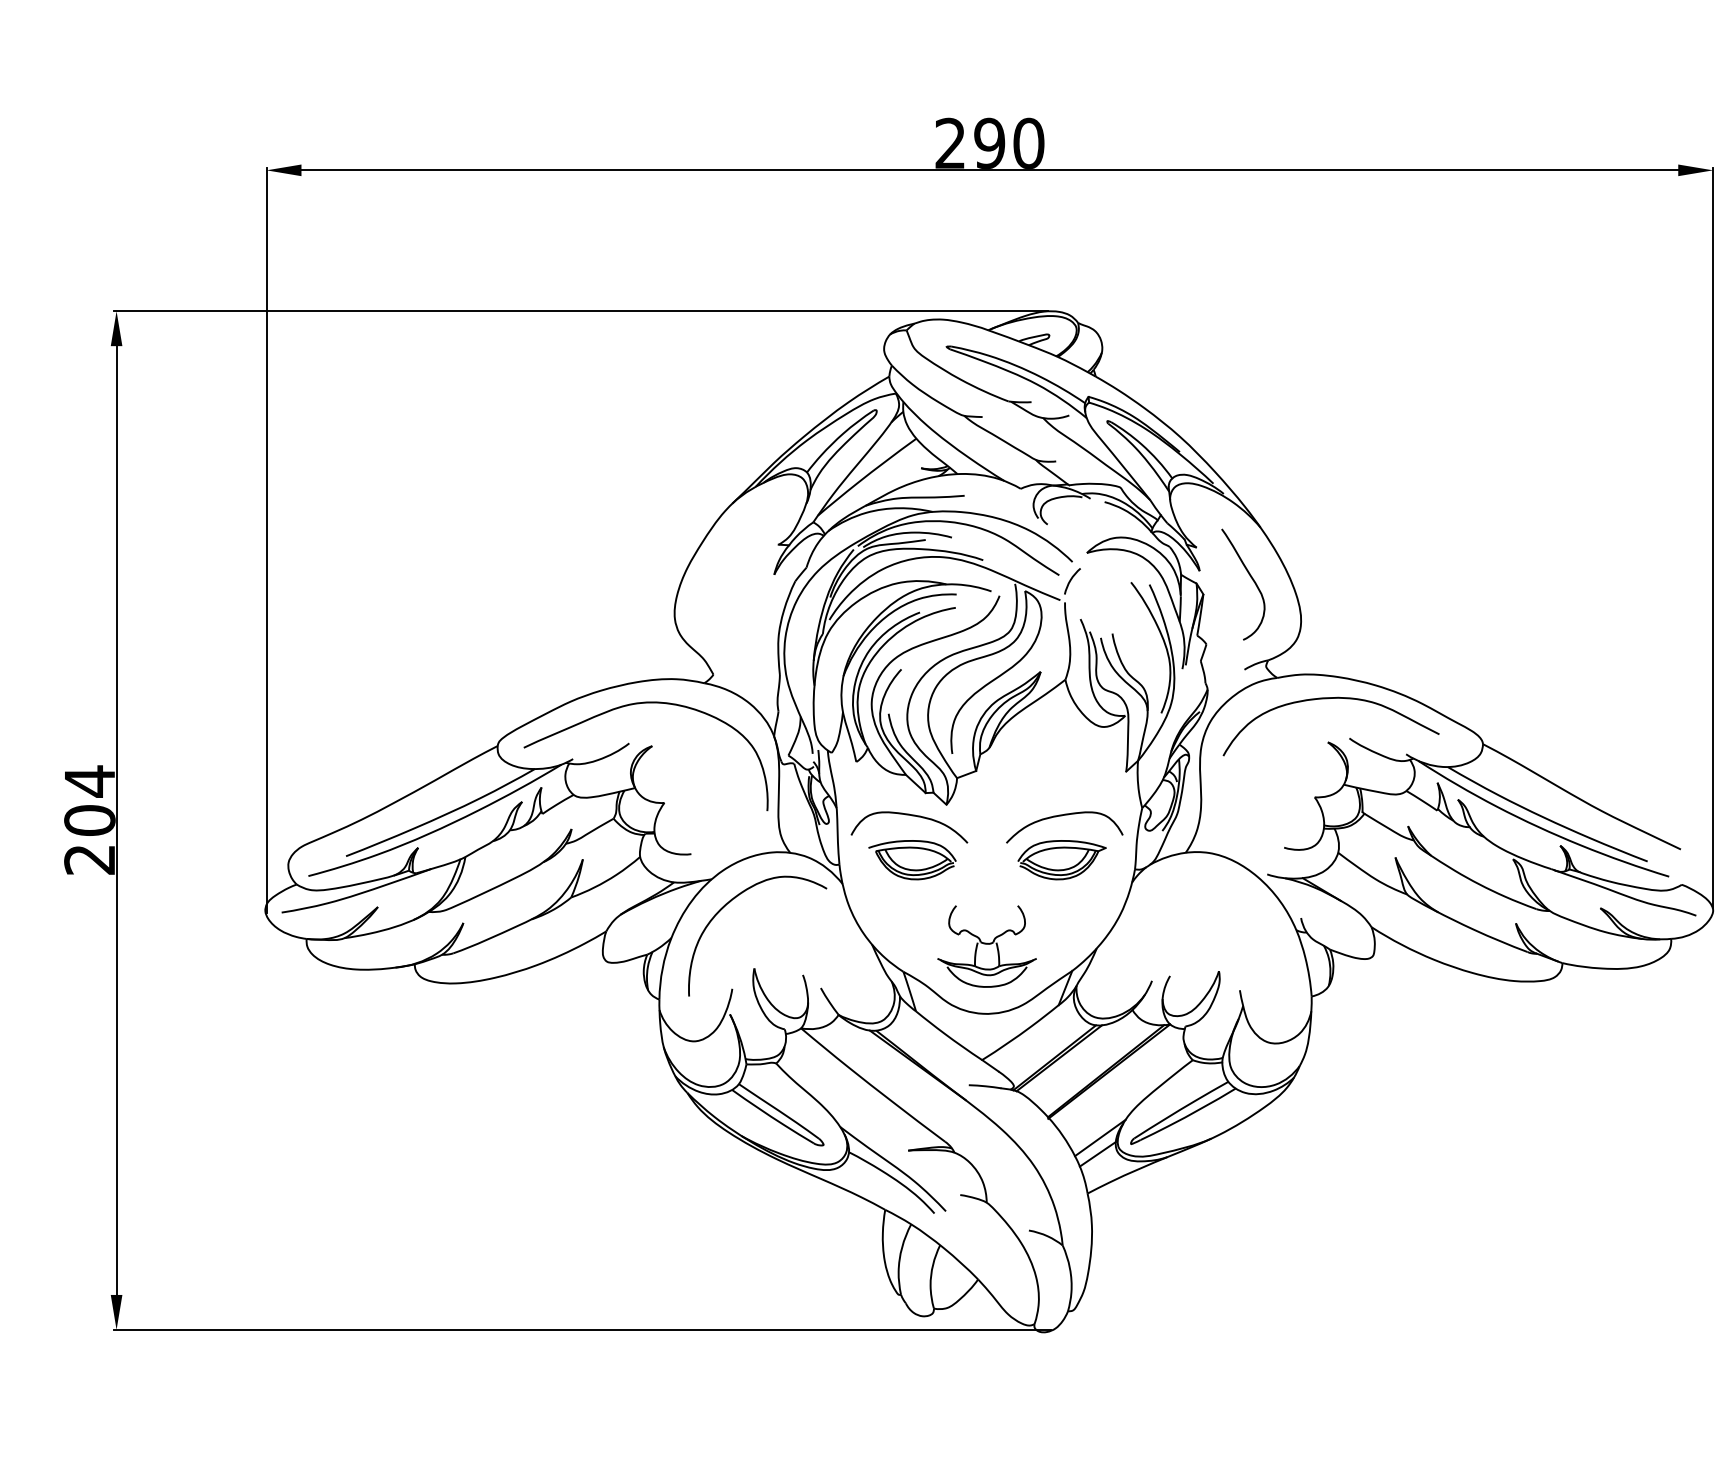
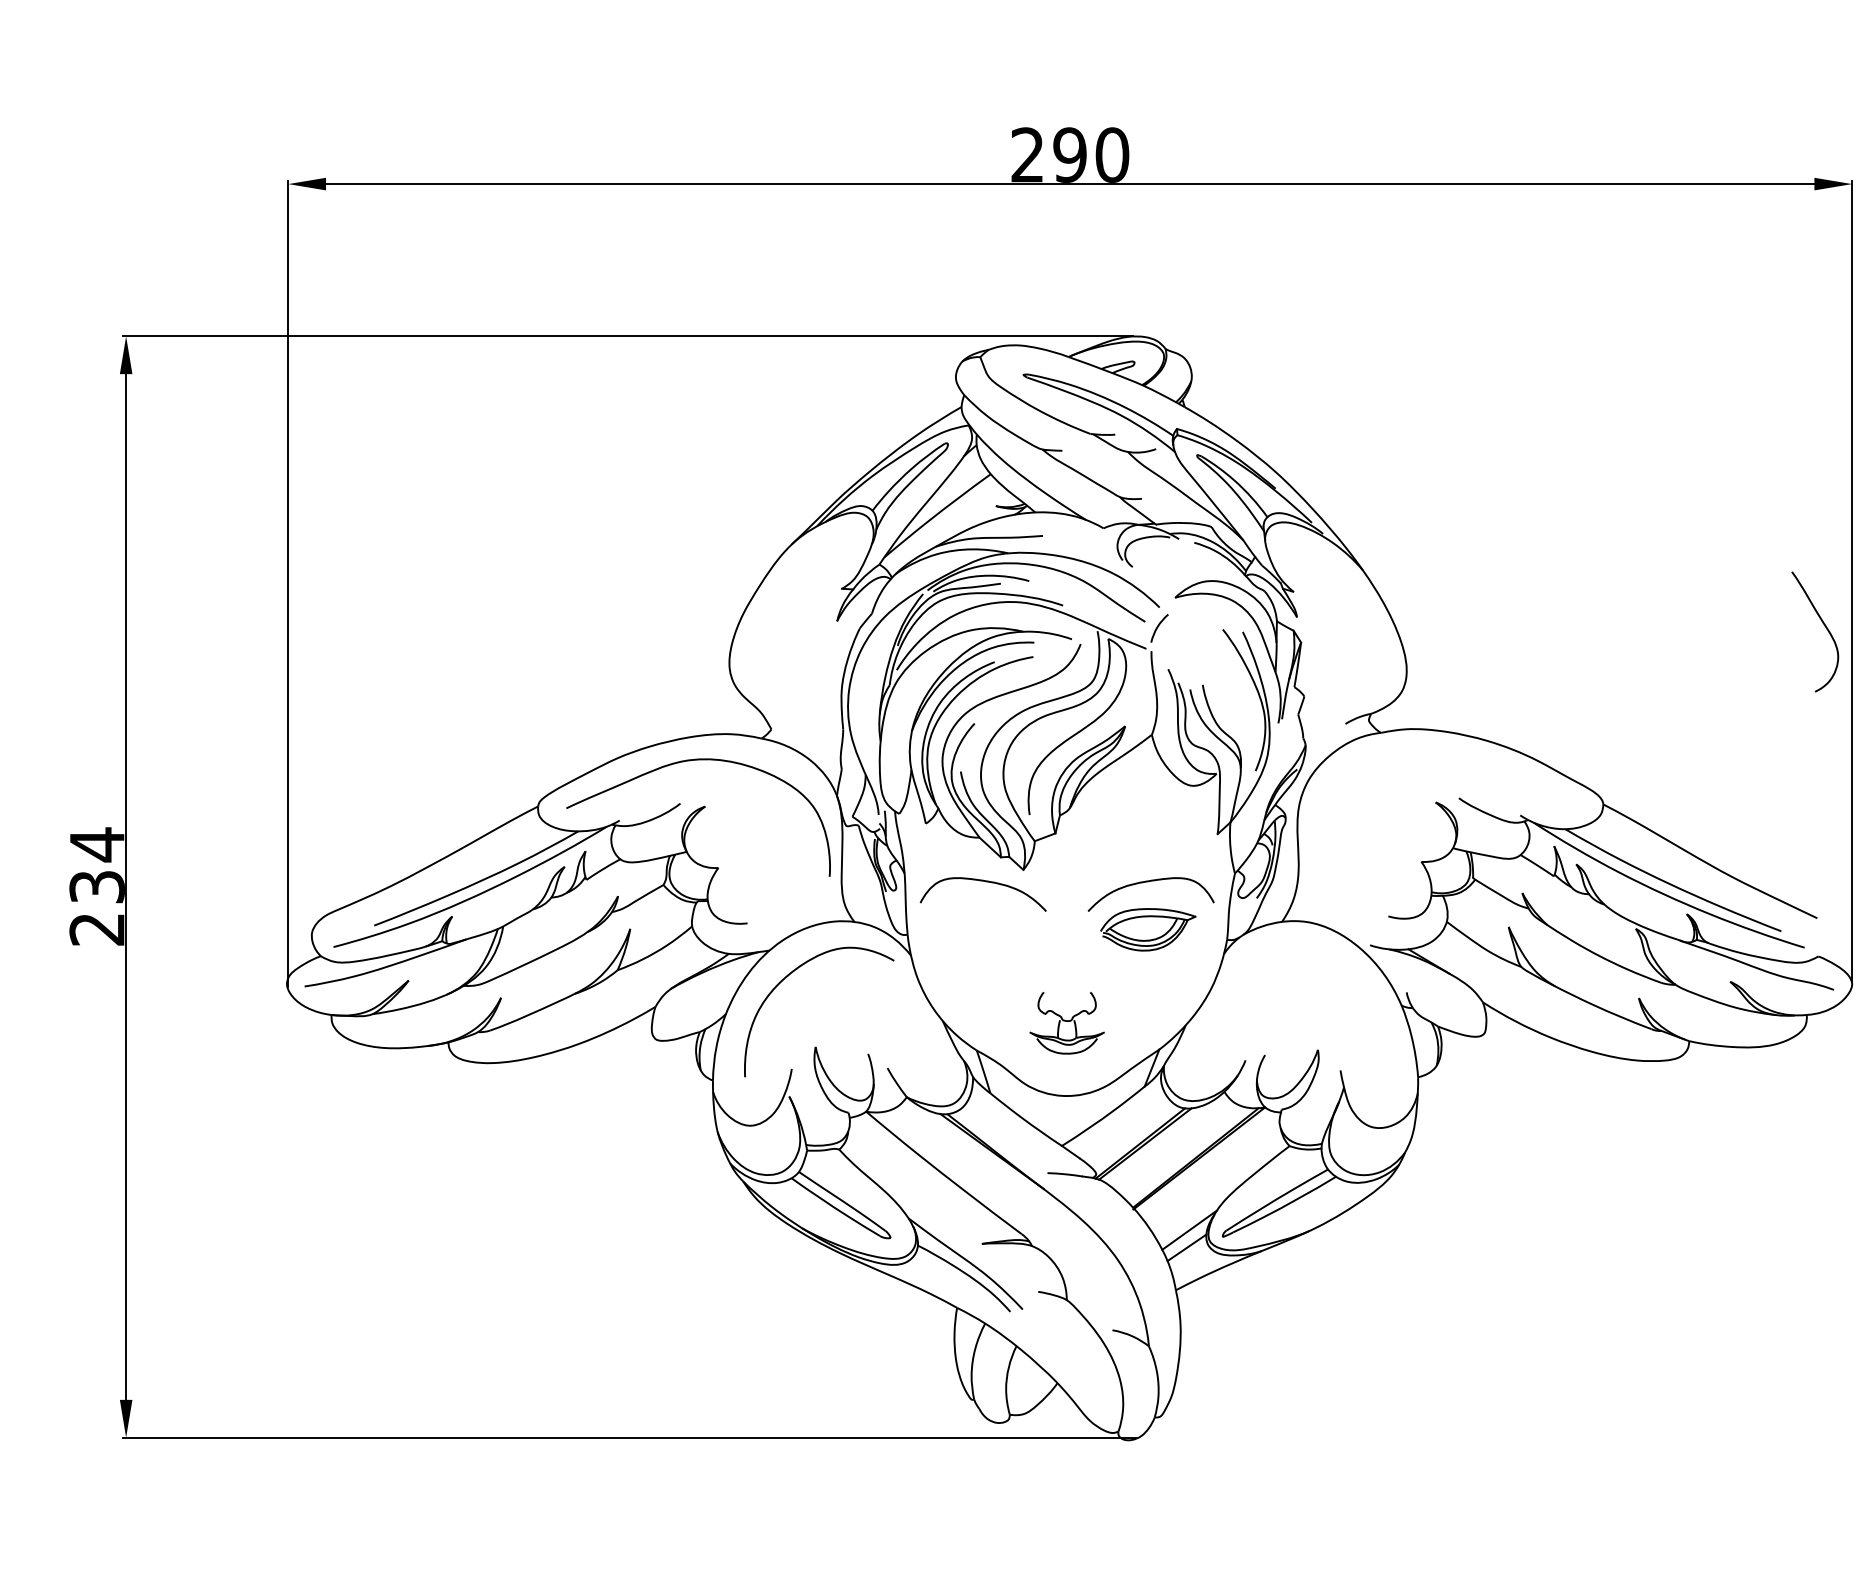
curve: (1251, 579) -> (1824, 626), moved
curve: (1331, 698) -> (1439, 755), removed
text: (89, 820) -> (96, 886), 204 -> 234
part: (912, 859) -> (986, 929), removed
part: (986, 945) -> (1066, 1022), size x0.7

